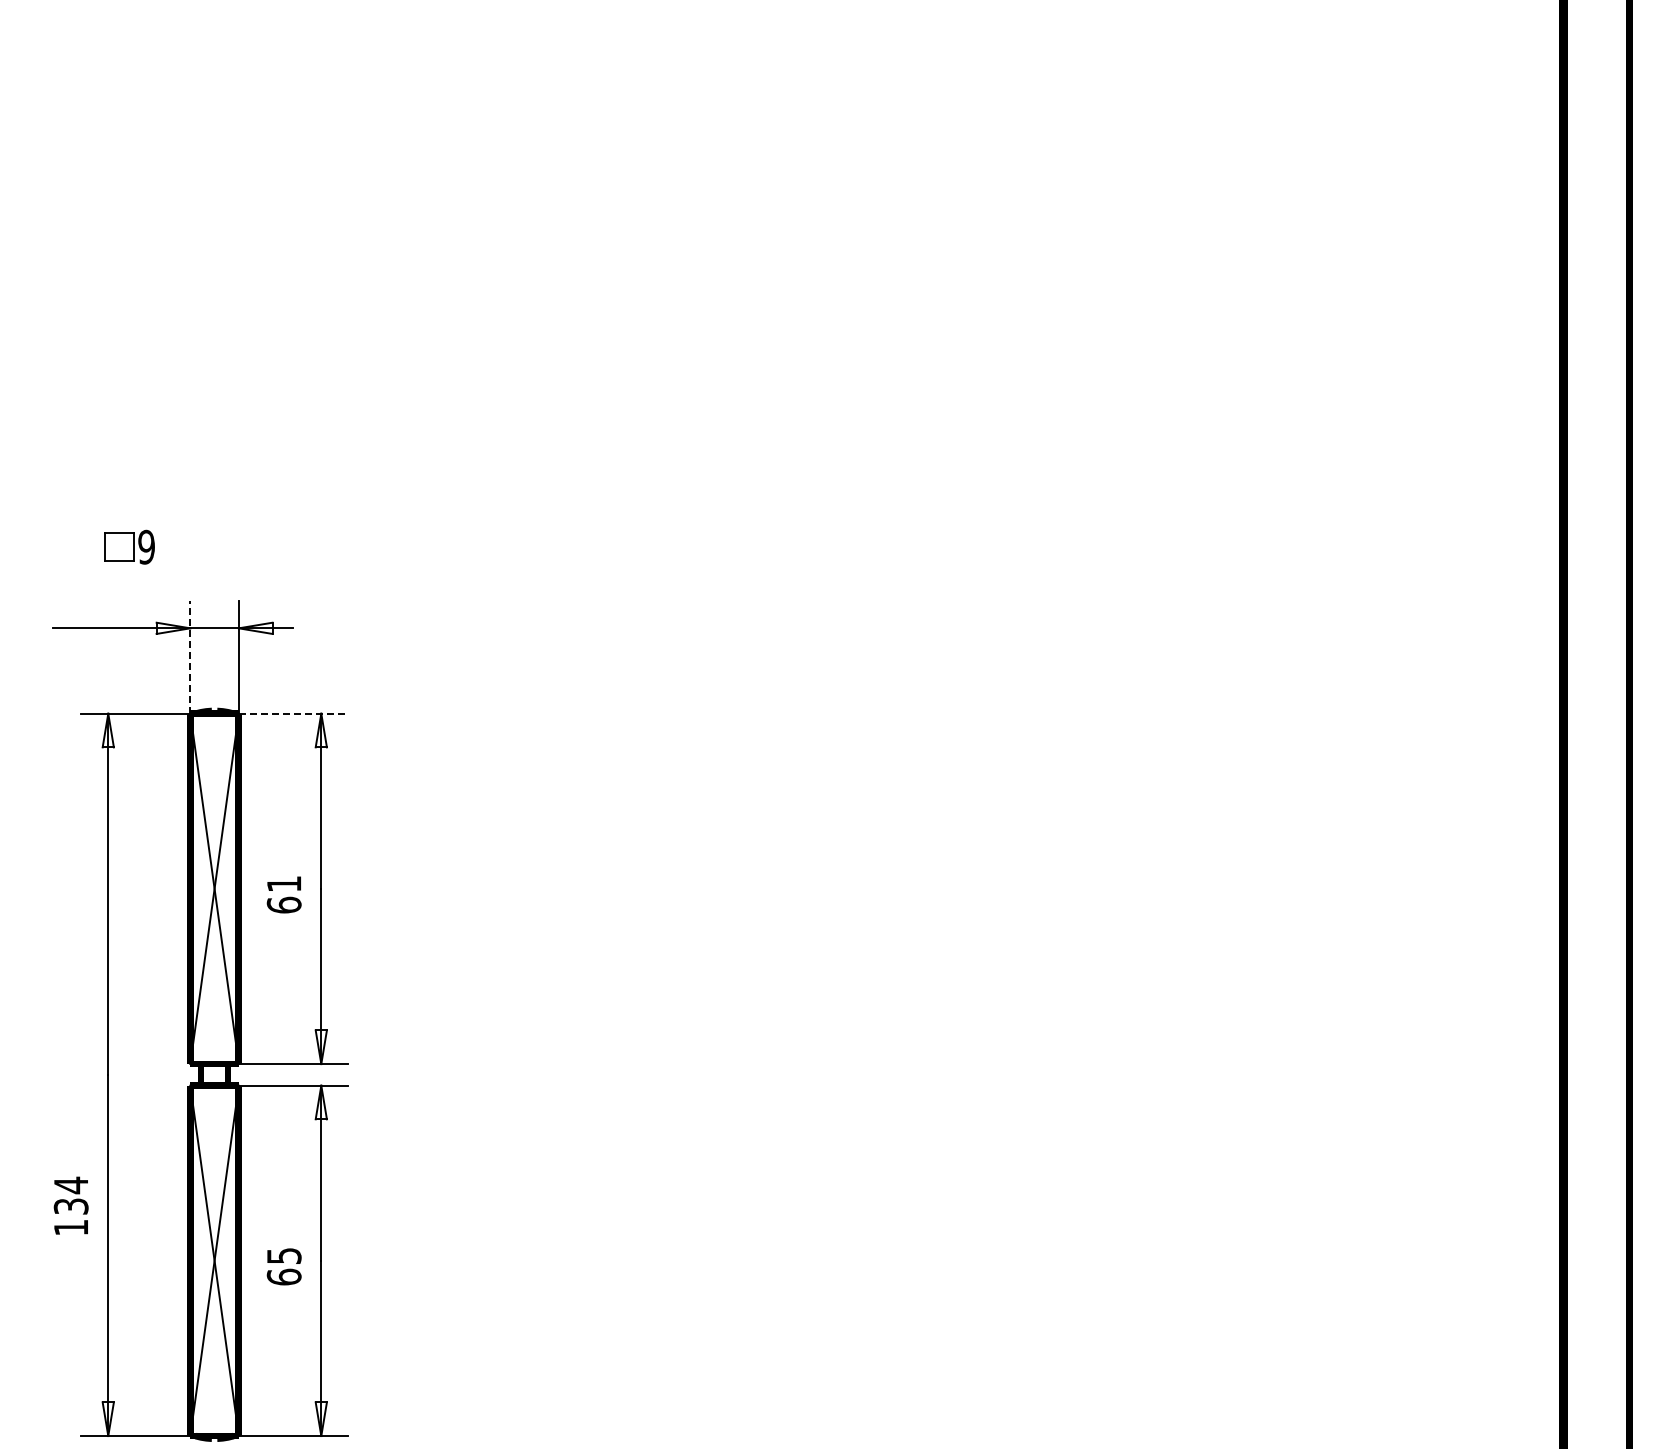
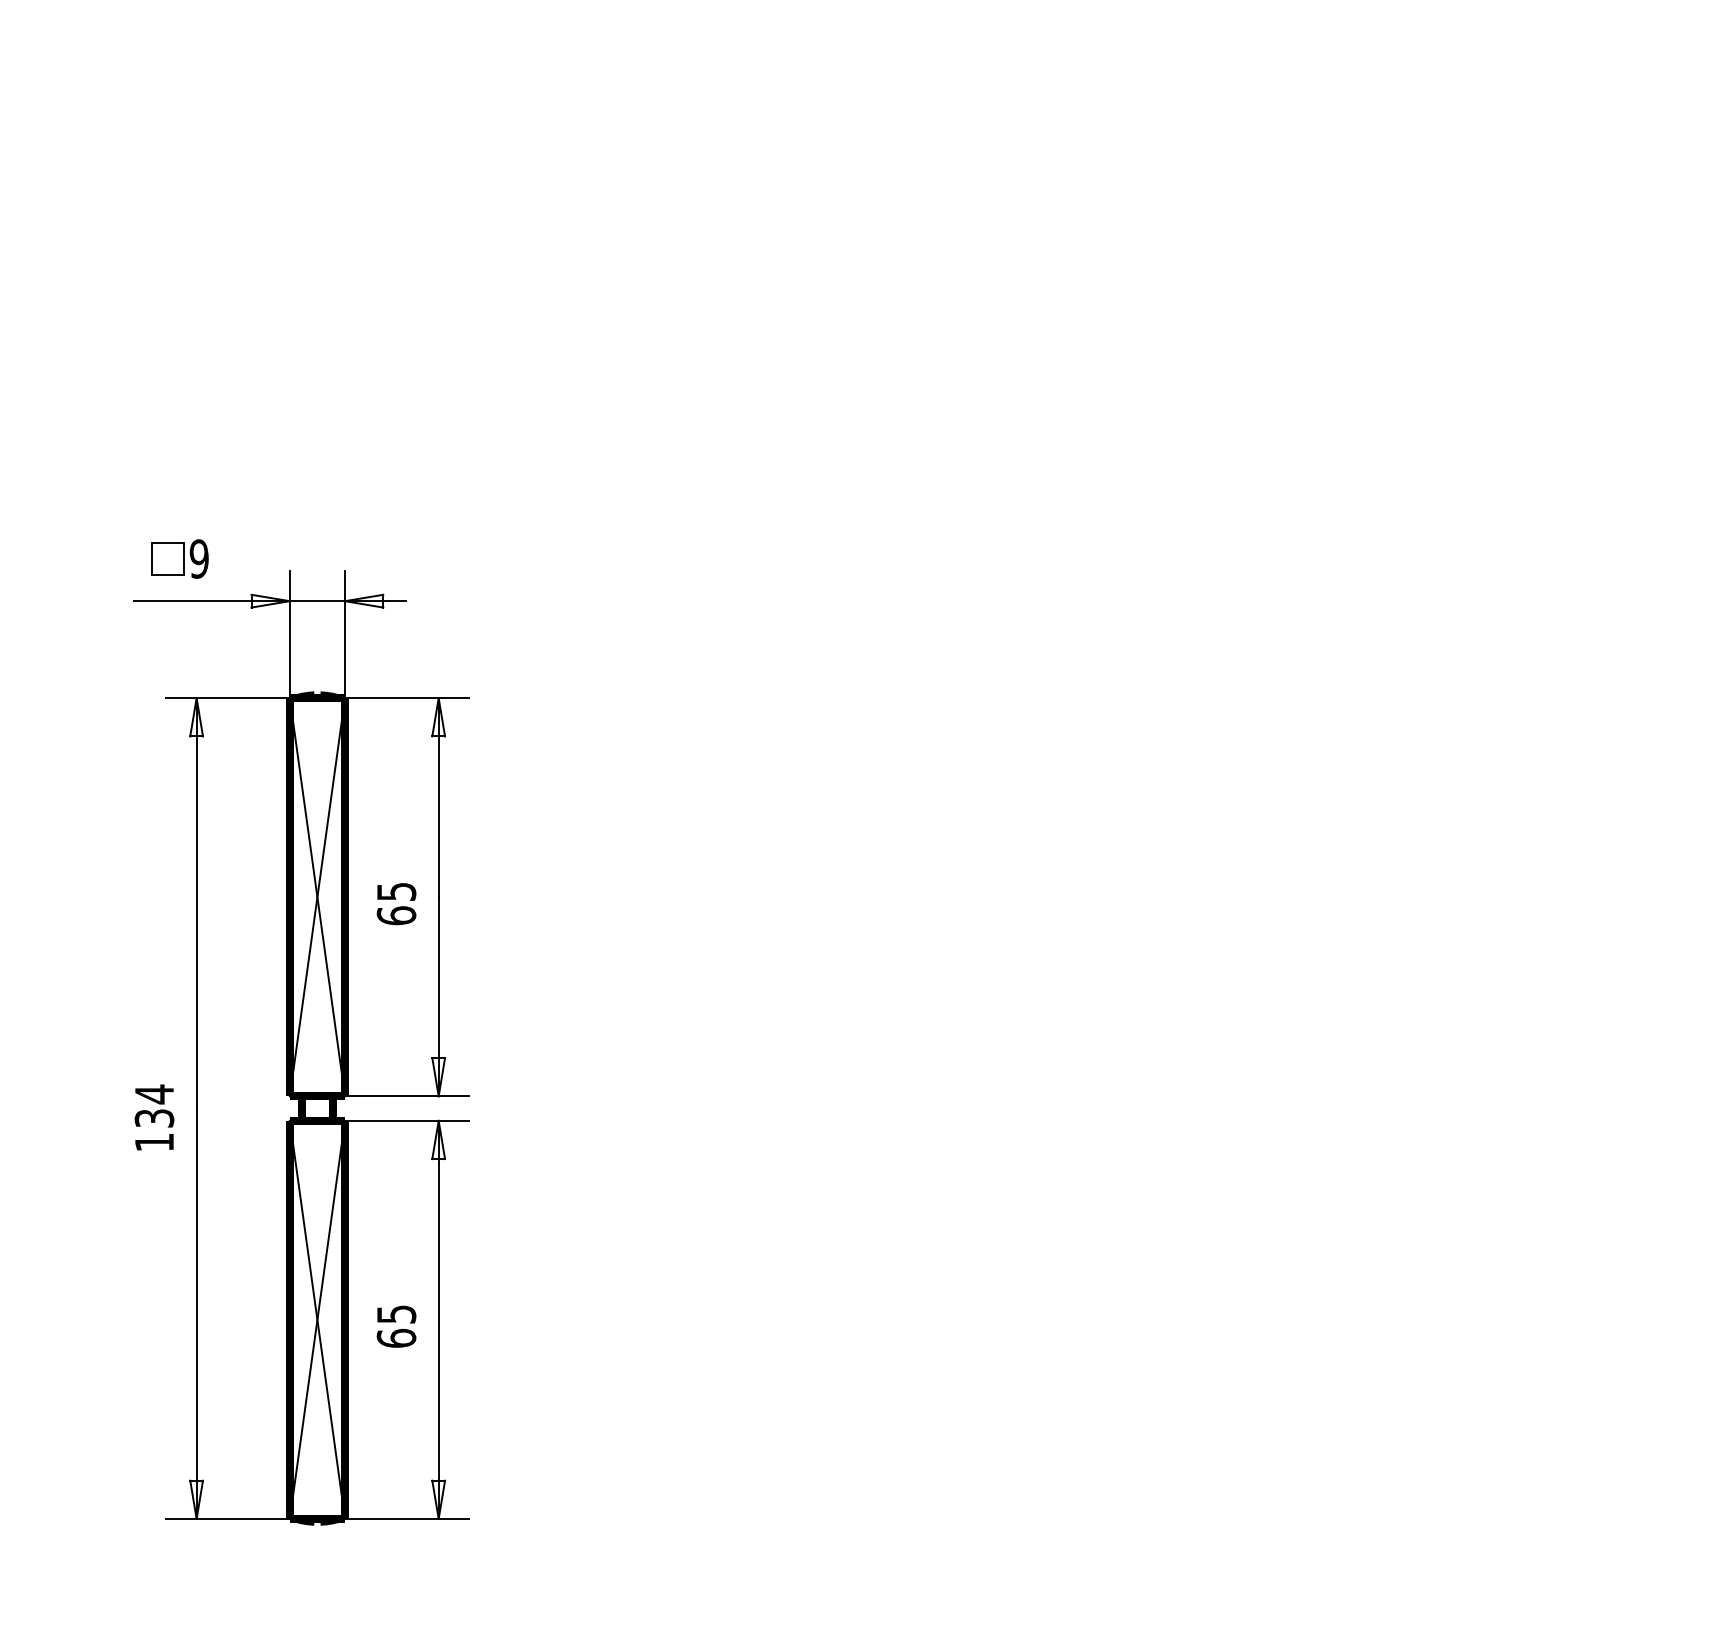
part: (129, 546) -> (179, 558), moved
line: (190, 657) -> (290, 634), dashed -> solid
line: (293, 713) -> (407, 697), dashed -> solid
text: (284, 884) -> (396, 892), 61 -> 65
text: (70, 1205) -> (153, 1117), moved

